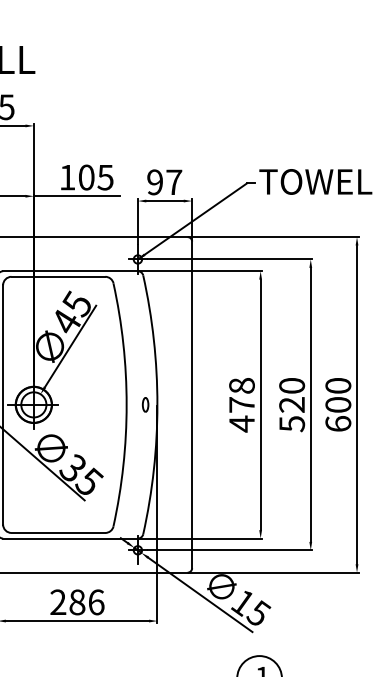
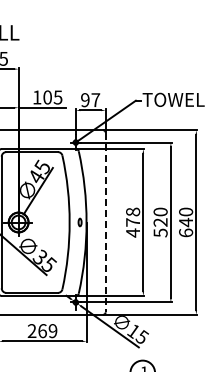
line: (191, 404) -> (105, 222), solid -> dashed
text: (339, 404) -> (186, 222), 600 -> 640
text: (86, 603) -> (47, 331), 286 -> 269

